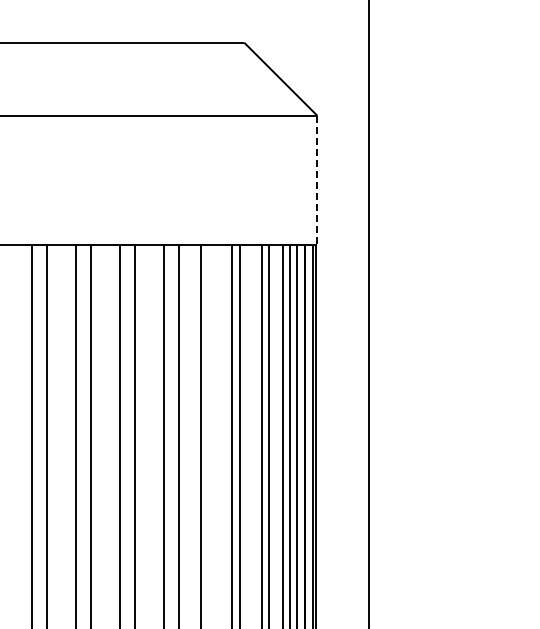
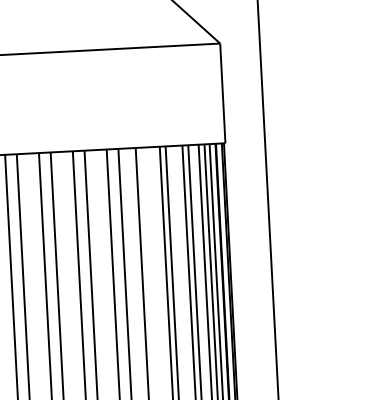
line: (317, 180) -> (222, 93), dashed -> solid

